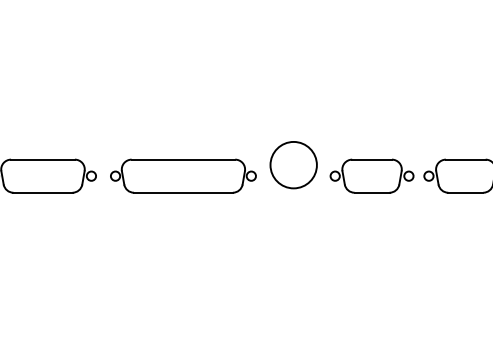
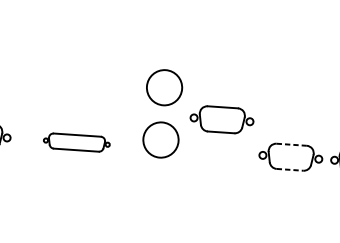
circle: (293, 96) -> (164, 87), added
line: (465, 159) -> (291, 144), solid -> dashed
part: (183, 175) -> (76, 142), size x0.6
part: (371, 175) -> (221, 119), moved
line: (465, 192) -> (289, 169), solid -> dashed

